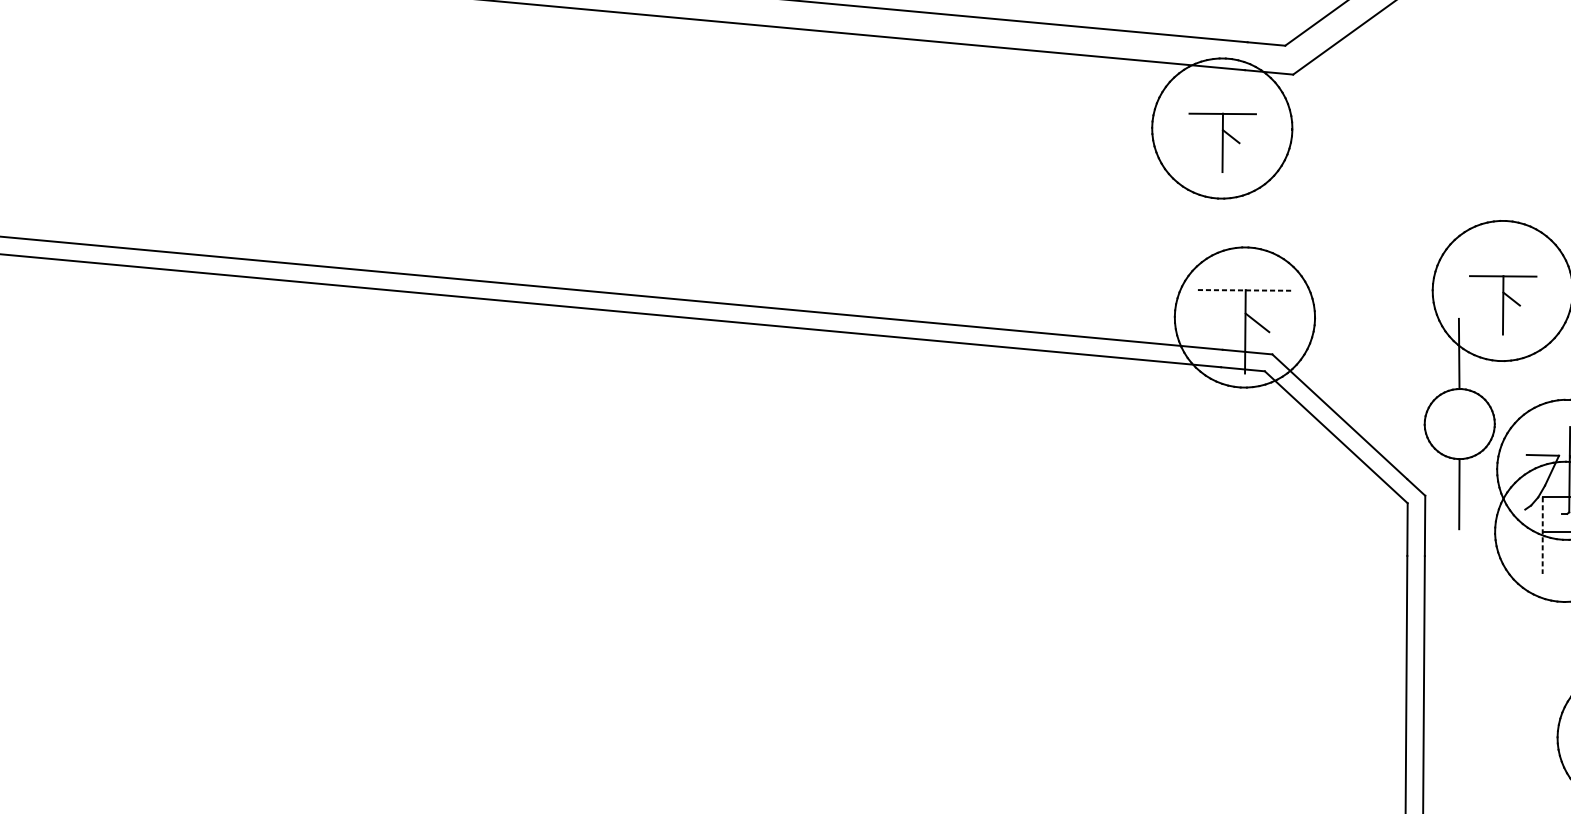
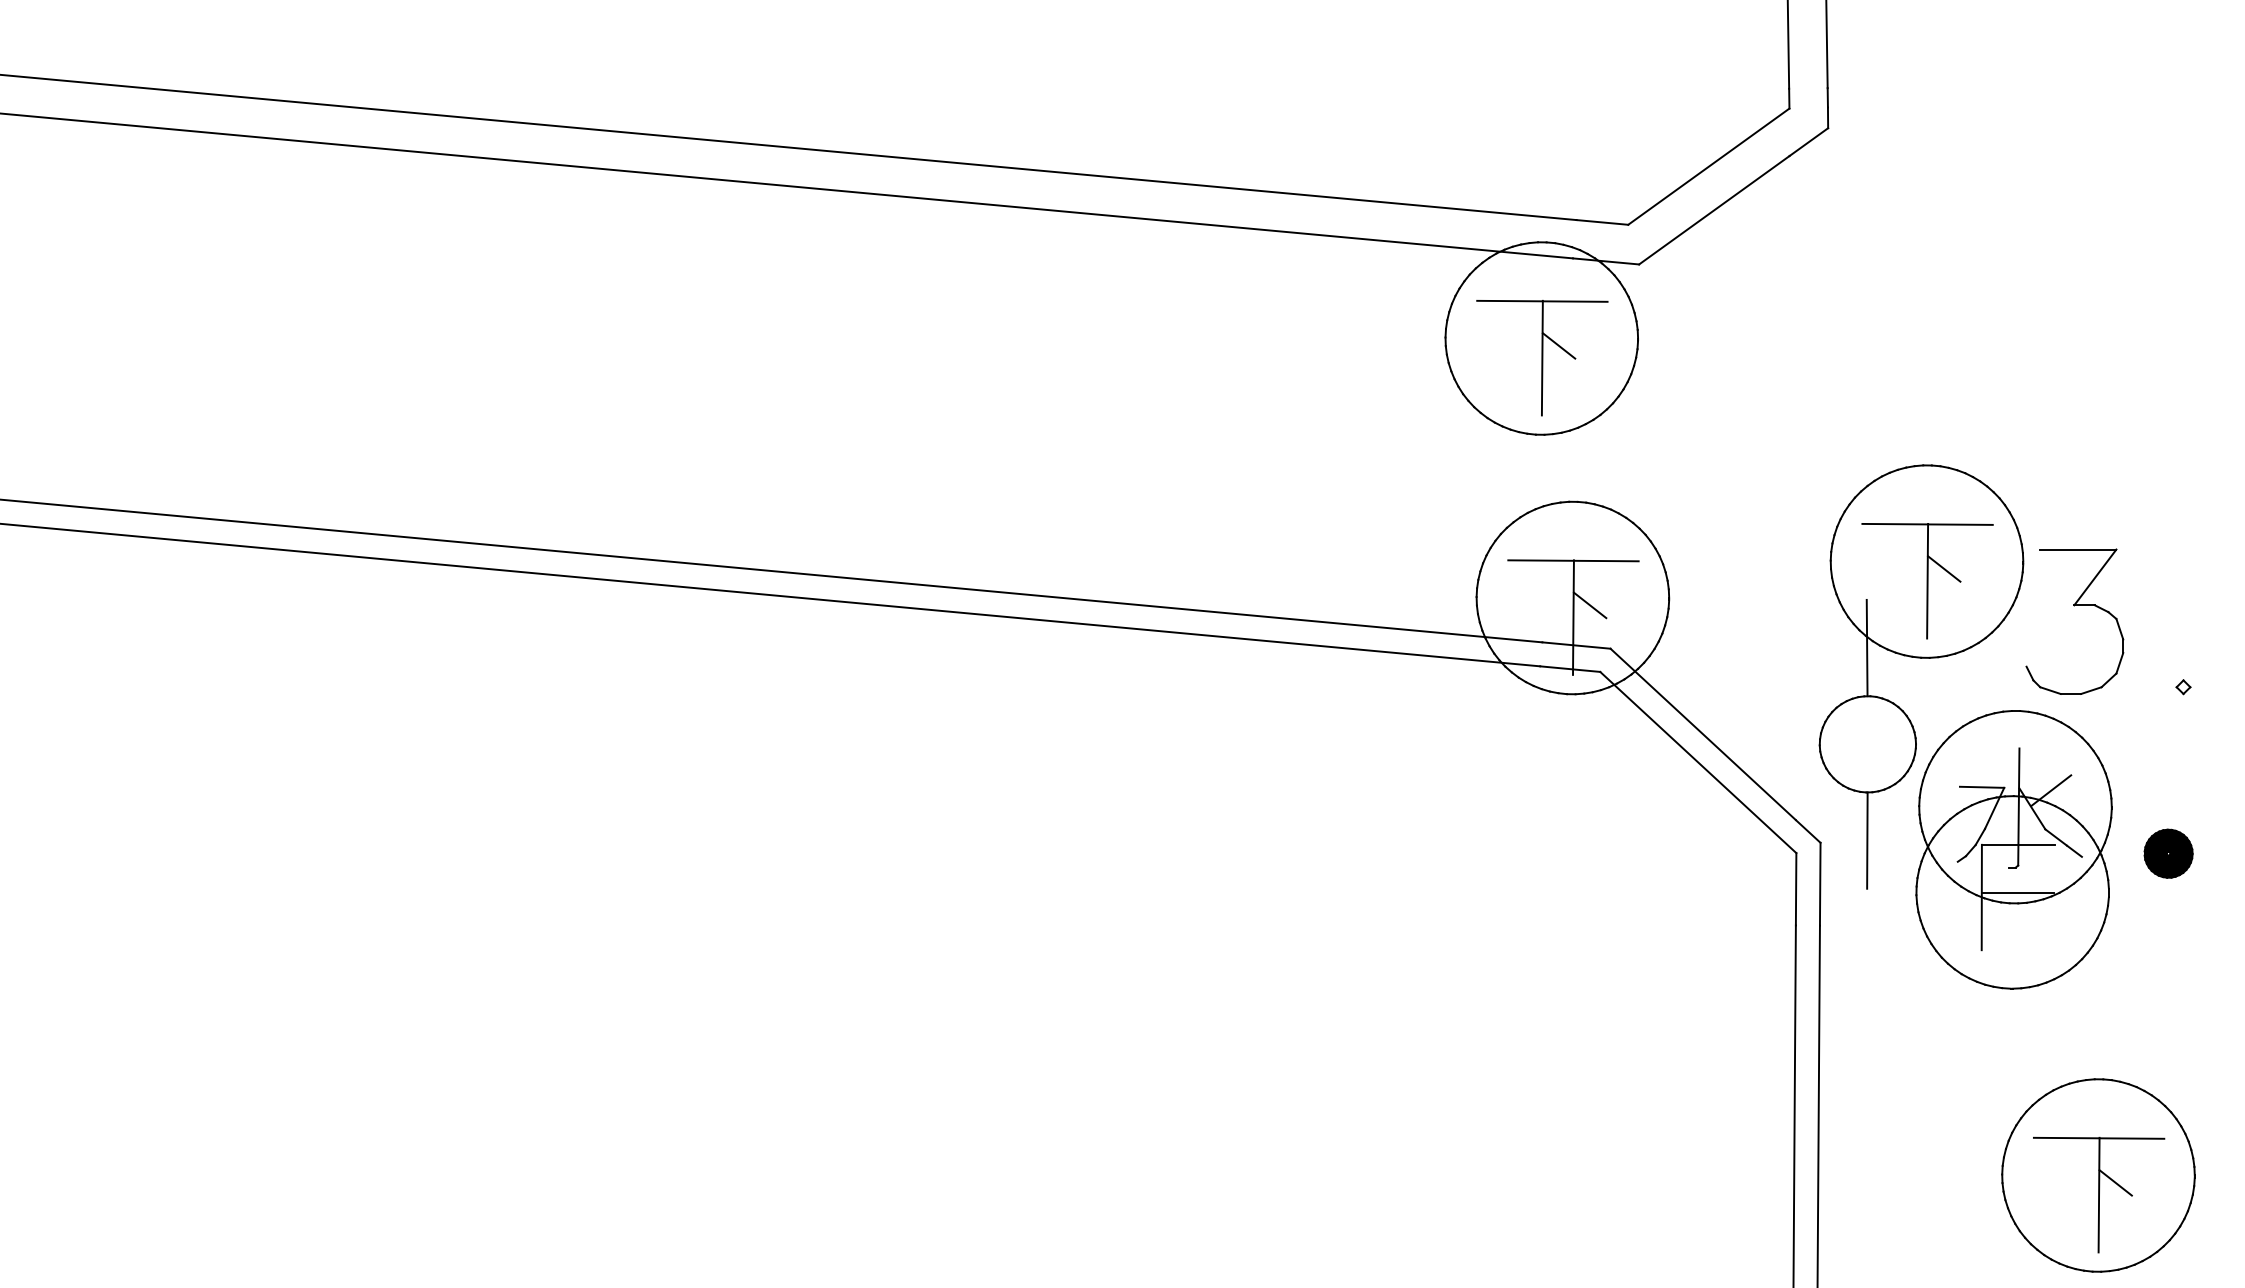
part: (1222, 143) -> (1542, 358), size x1.43
line: (1245, 290) -> (1573, 560), dashed -> solid
part: (1503, 305) -> (1927, 581), size x1.43
line: (1542, 535) -> (1981, 897), dashed -> solid

